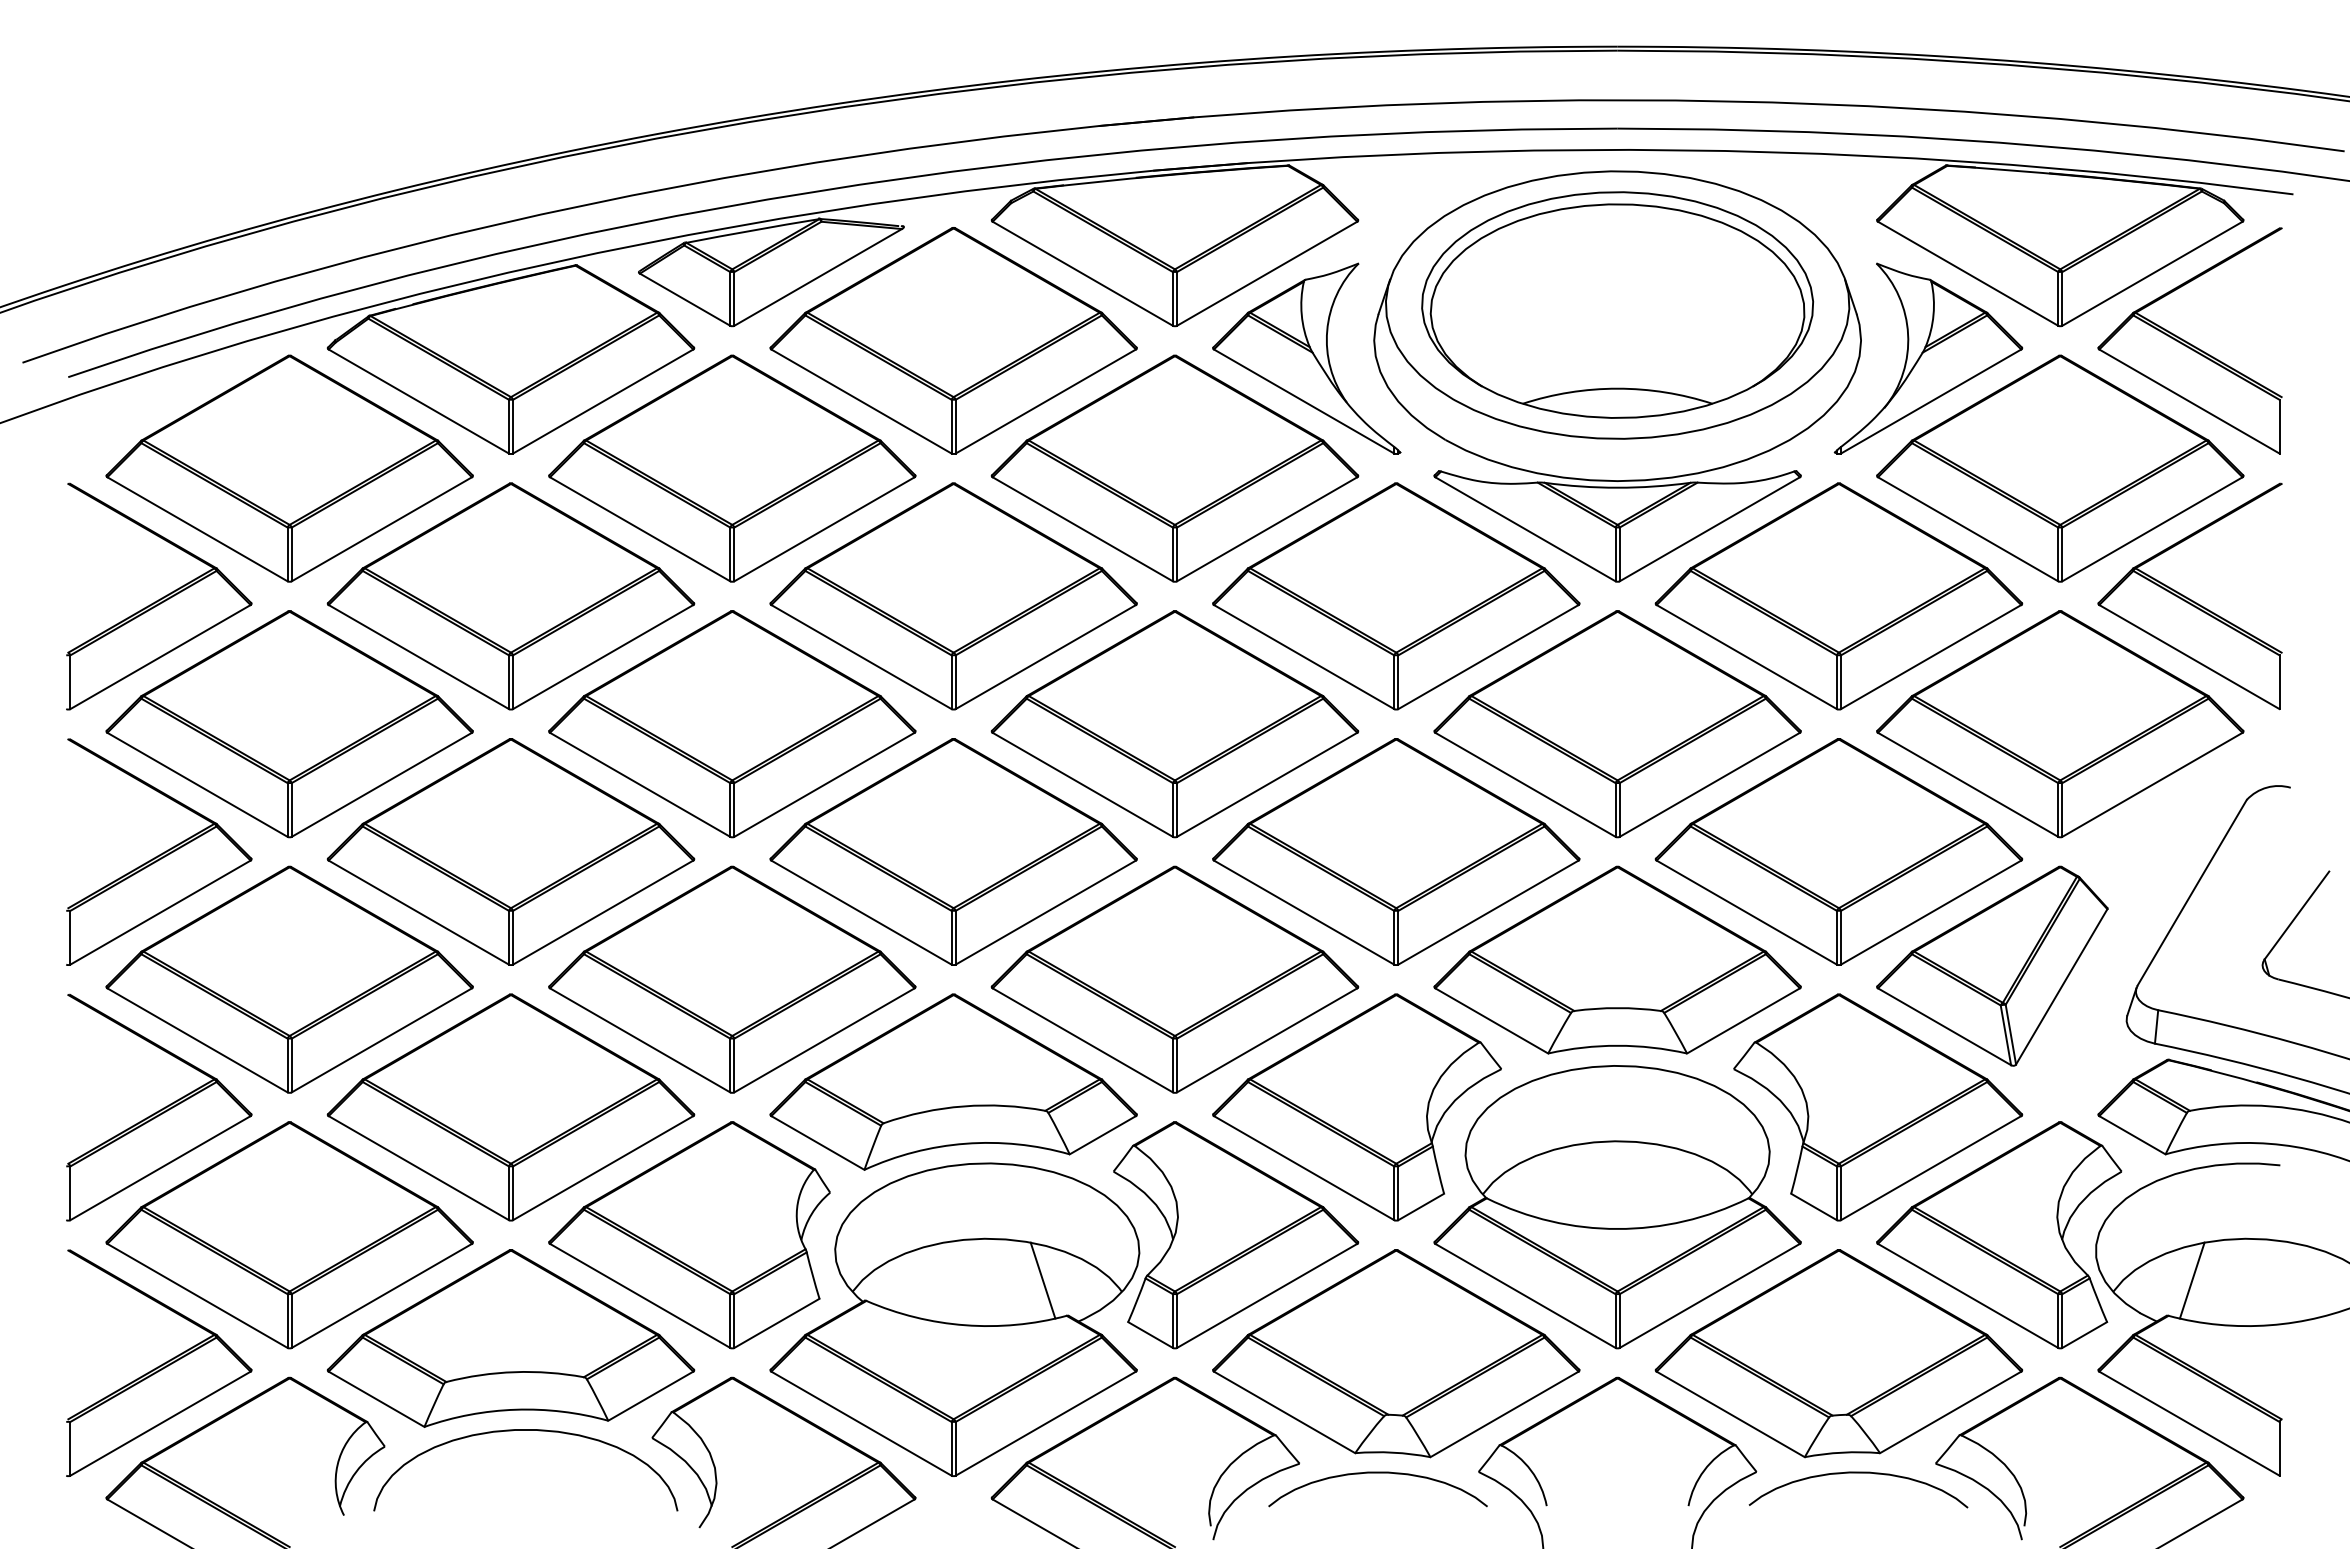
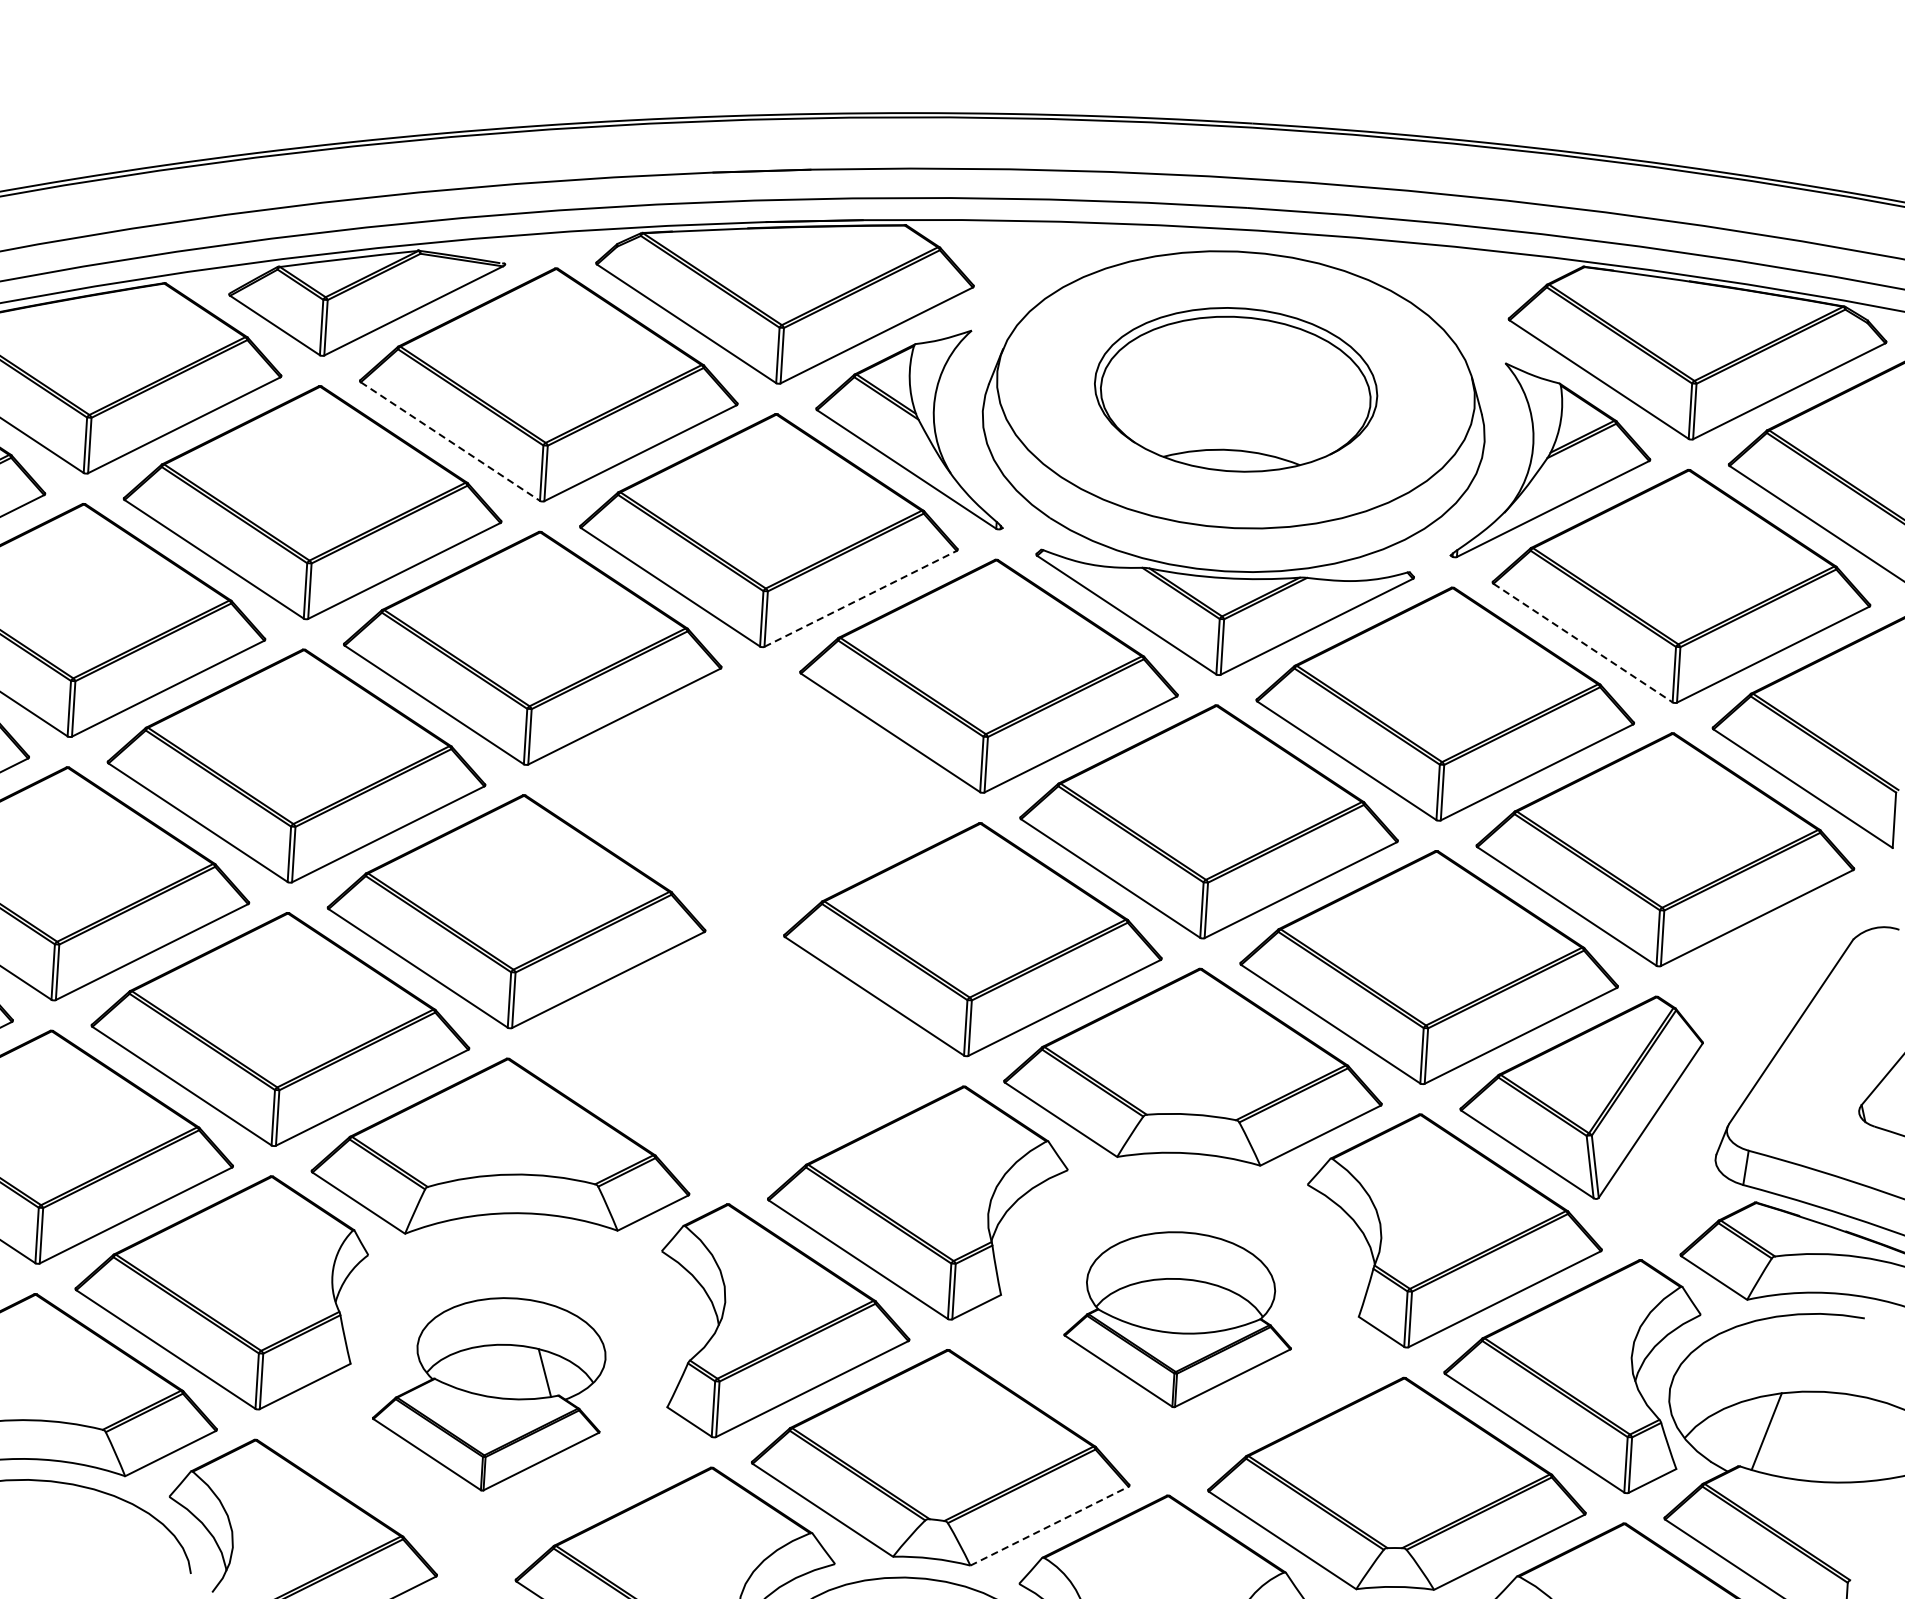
part: (1617, 304) -> (1235, 389), size x0.7
line: (861, 401) -> (450, 441), solid -> dashed
line: (1267, 529) -> (860, 599), solid -> dashed
line: (1968, 529) -> (1583, 643), solid -> dashed
part: (1174, 724) -> (752, 794), removed
part: (1174, 979) -> (736, 1057), removed
part: (1617, 1207) -> (1178, 1320), size x0.6
part: (954, 1319) -> (488, 1393), size x0.6
line: (1504, 1414) -> (1049, 1526), solid -> dashed

